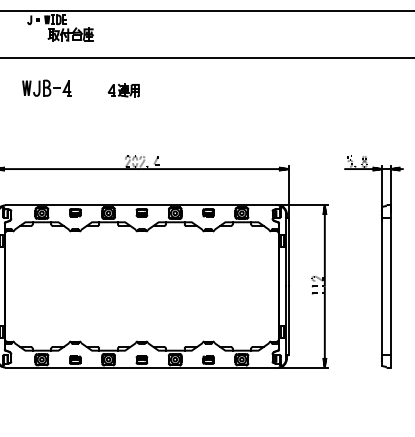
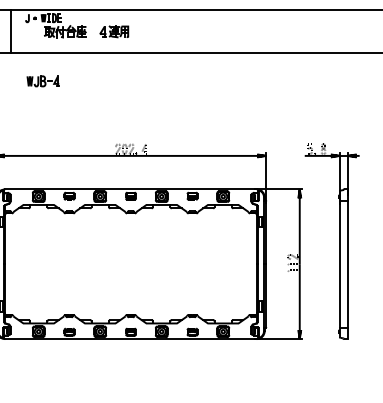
line: (12, 34) -> (11, 31), added
part: (46, 88) -> (42, 81), size x0.71
part: (123, 90) -> (113, 31), moved
part: (381, 261) -> (339, 241), moved

